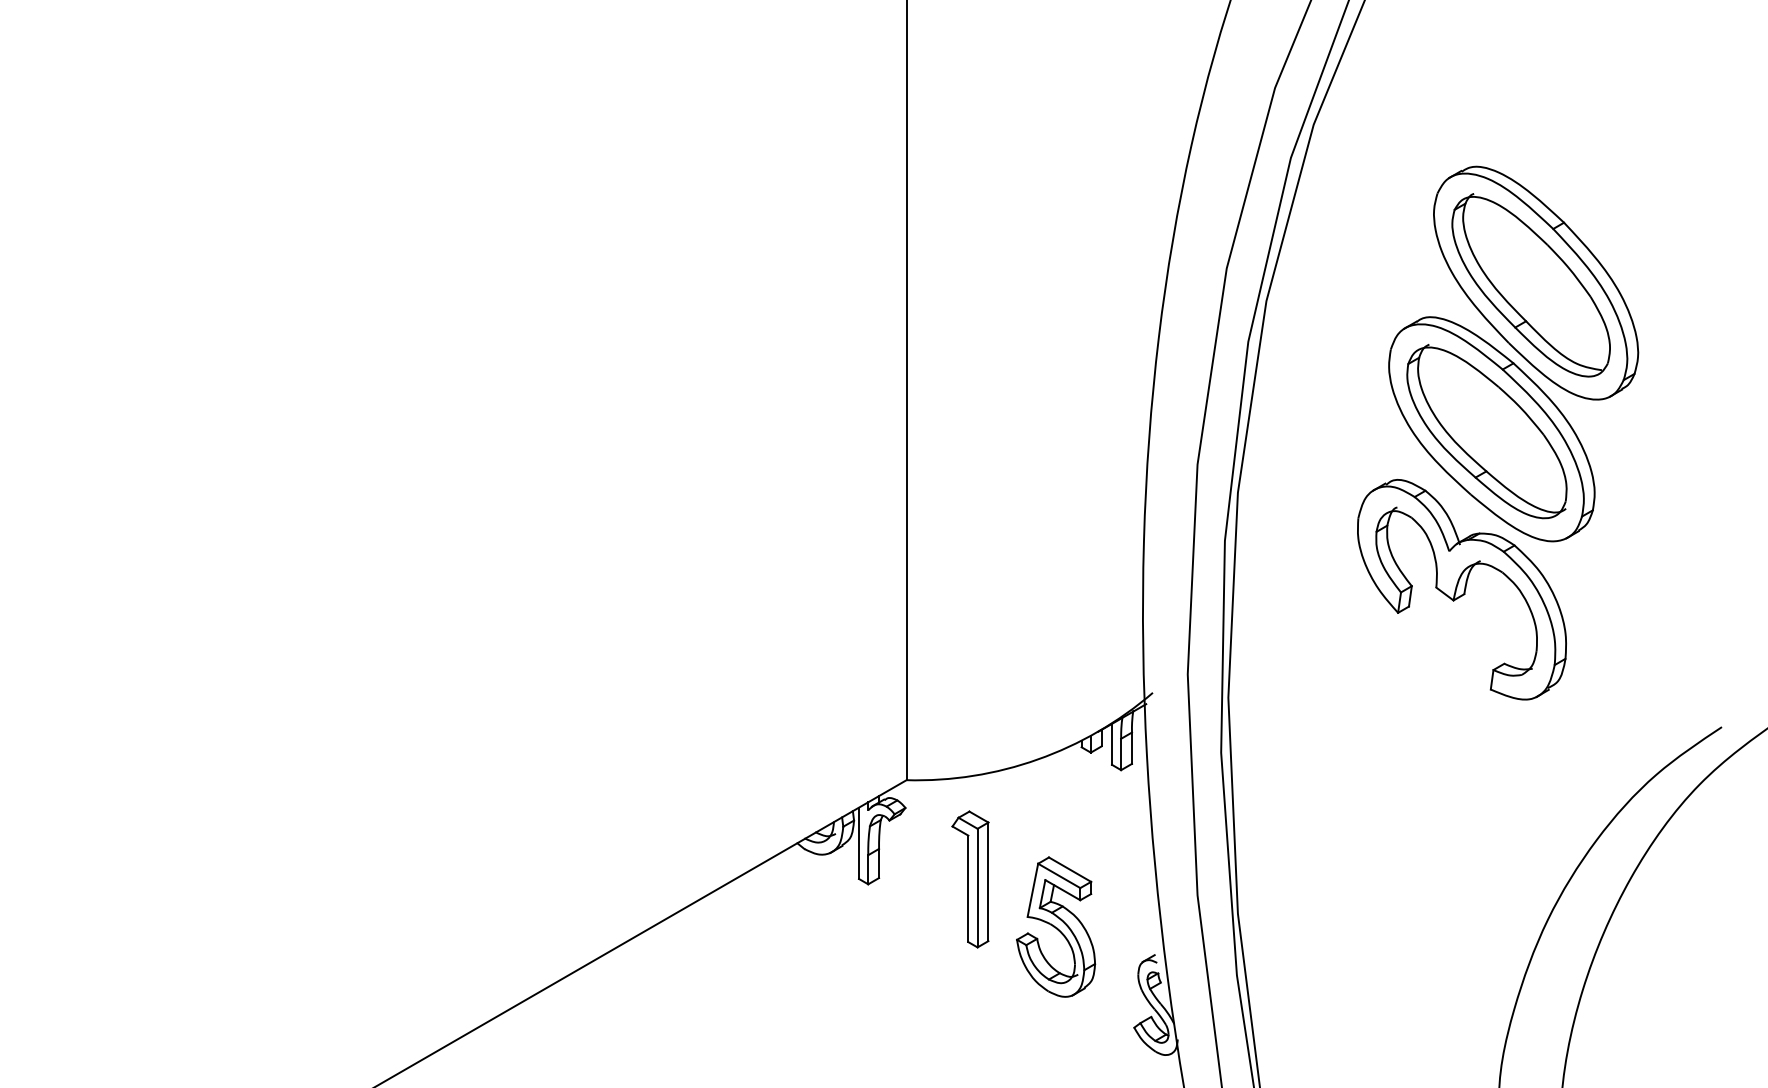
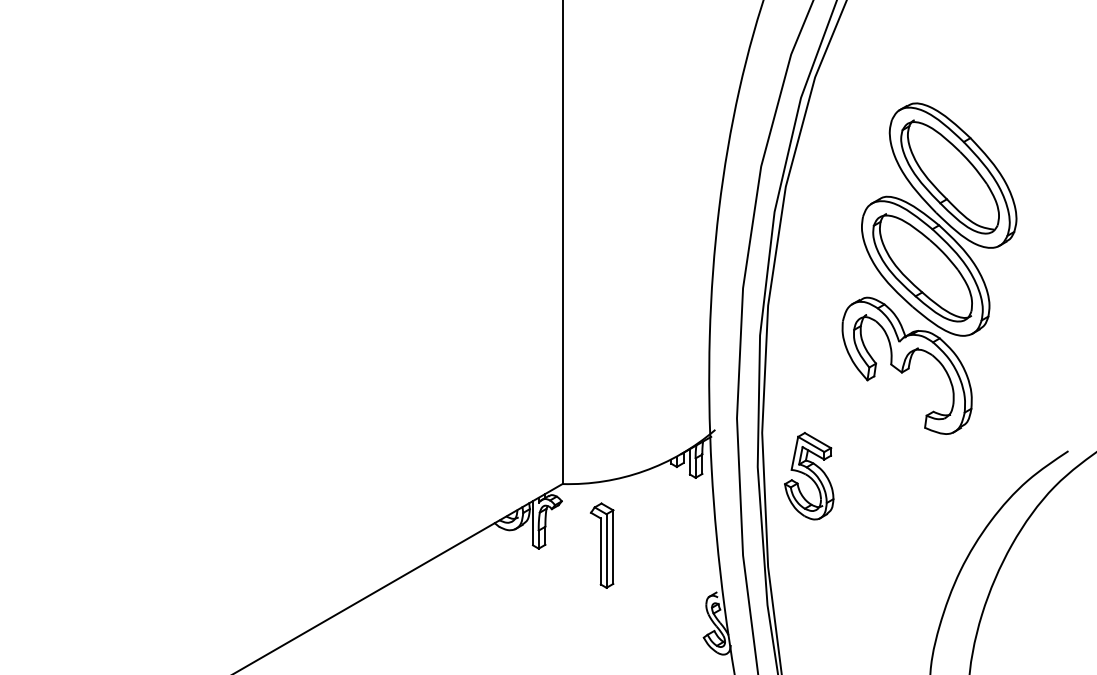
part: (1056, 927) -> (809, 476), moved

